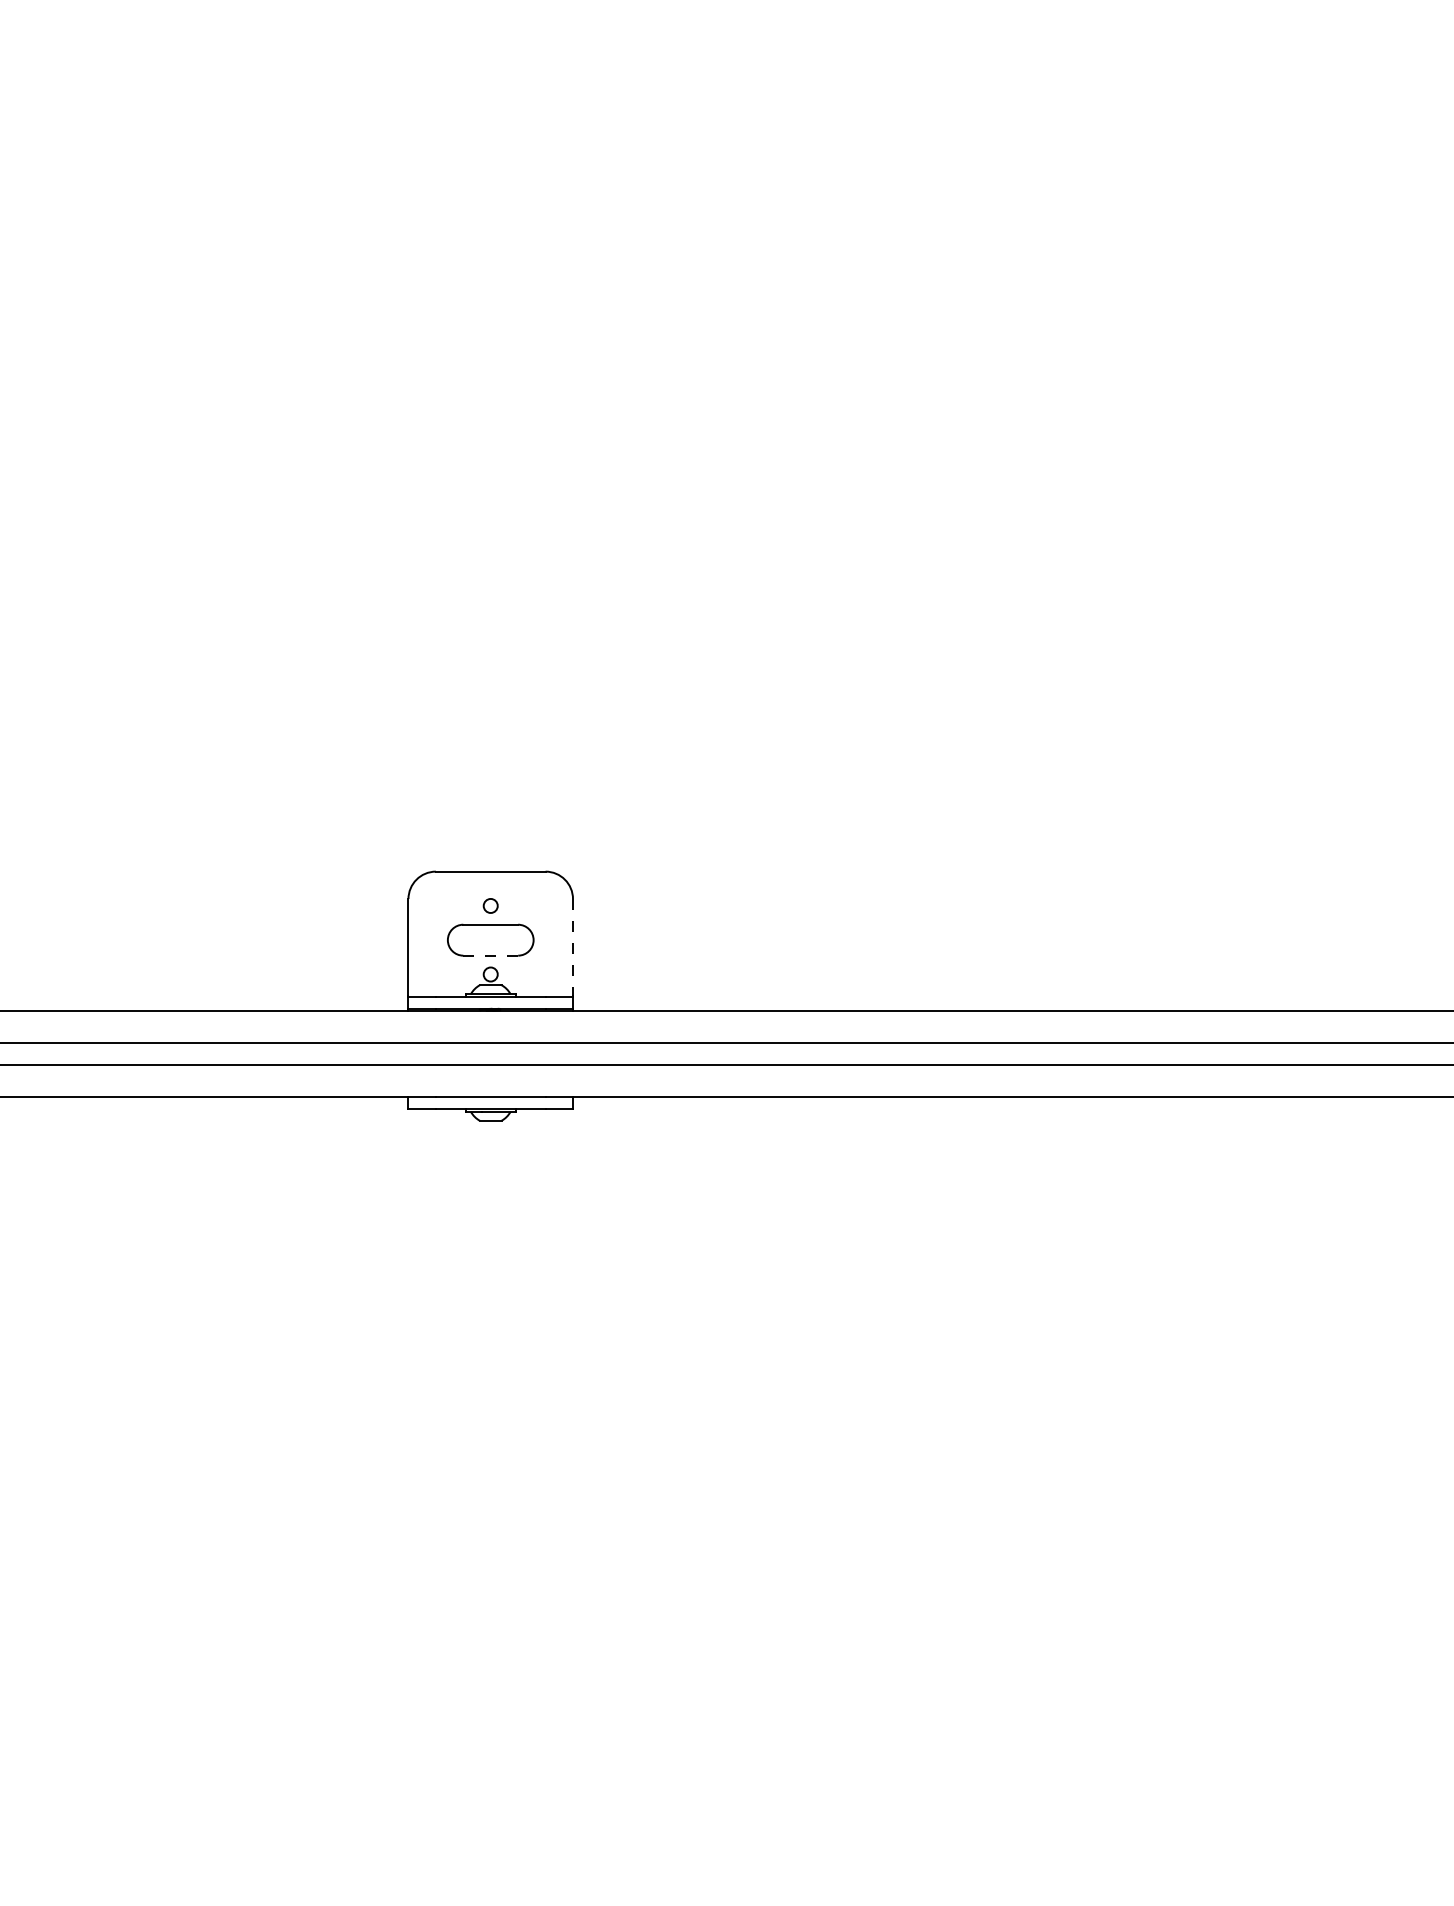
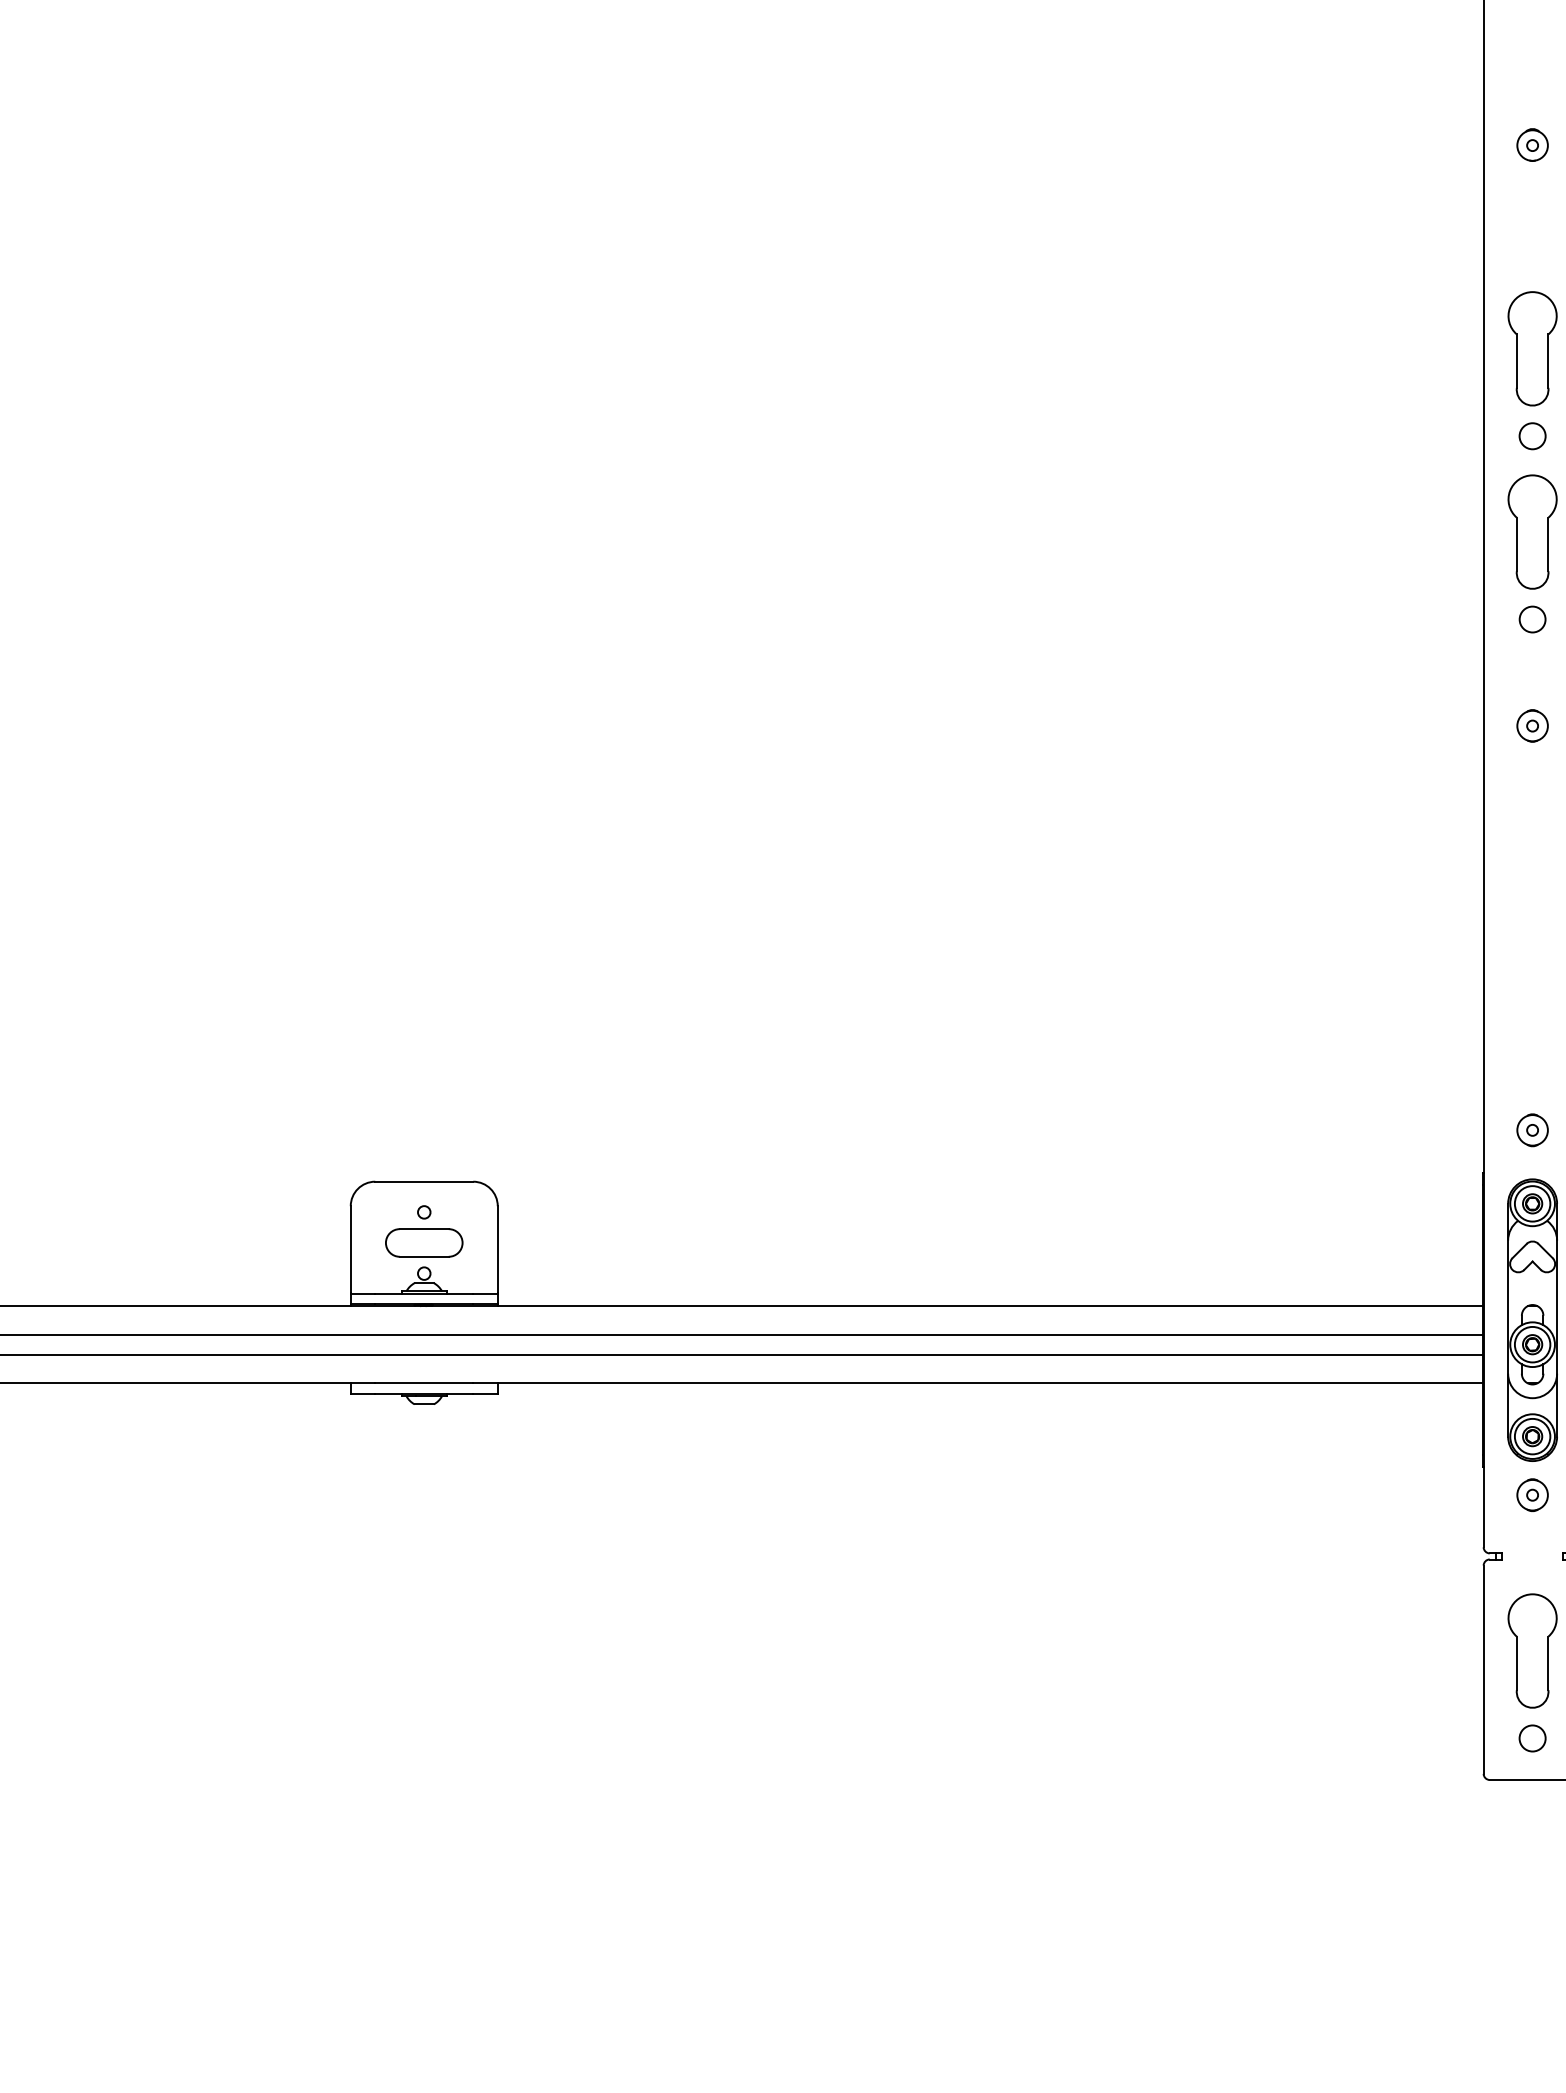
line: (572, 947) -> (497, 1249), dashed -> solid
line: (491, 955) -> (424, 1256), dashed -> solid

